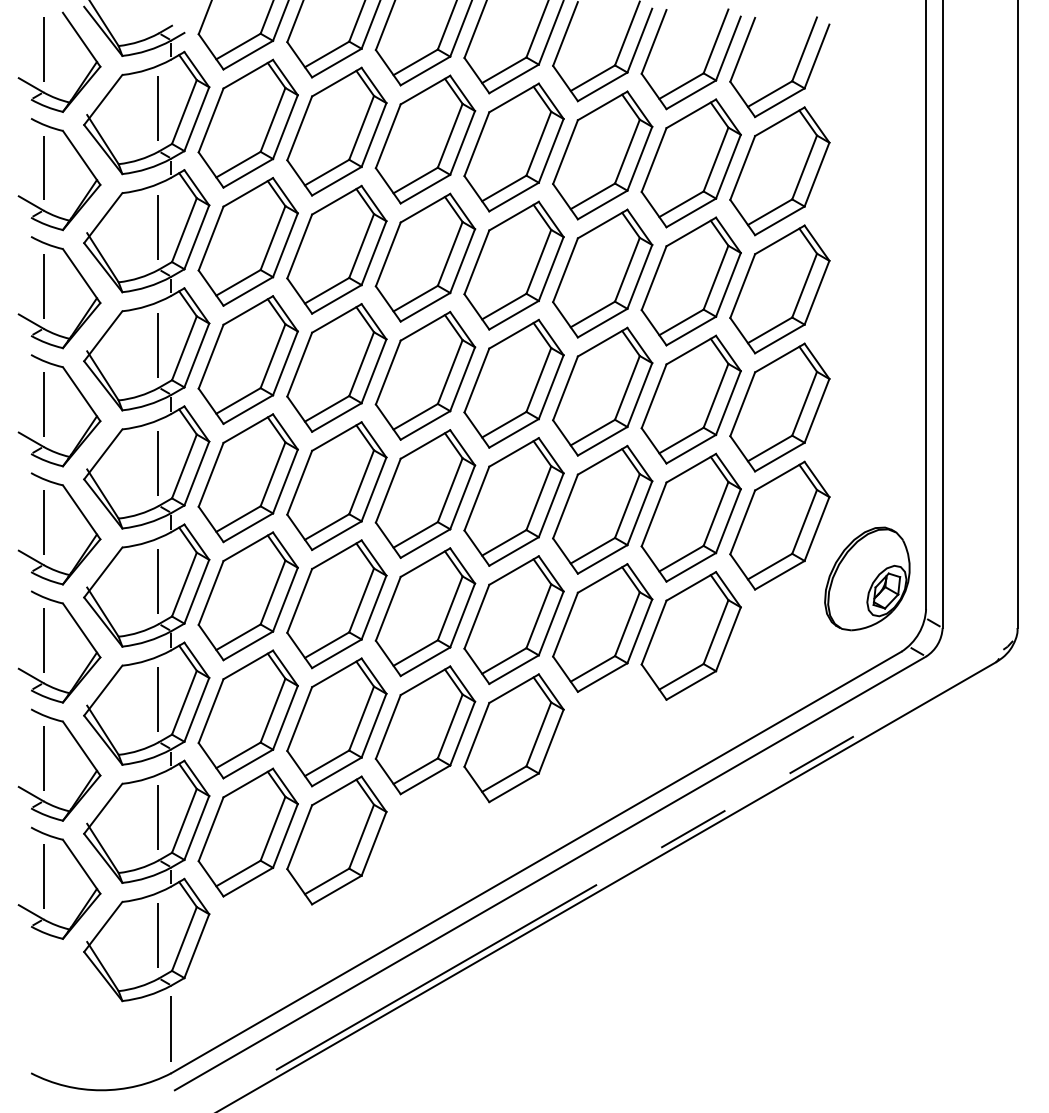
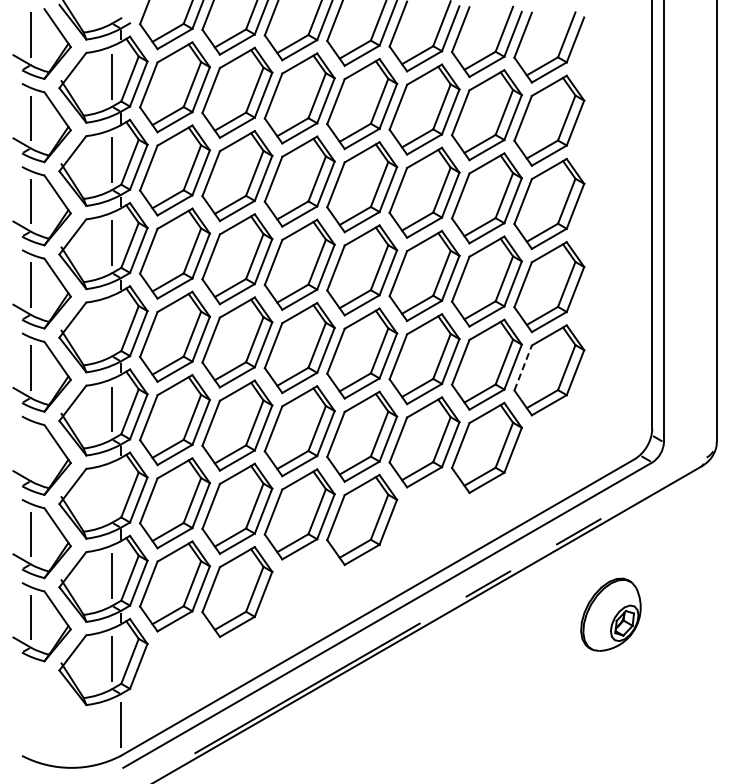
line: (158, 463) -> (111, 326), removed
line: (743, 521) -> (523, 367), solid -> dashed
part: (866, 578) -> (610, 614), moved
line: (44, 640) -> (31, 451), removed
line: (158, 699) -> (111, 492), removed

